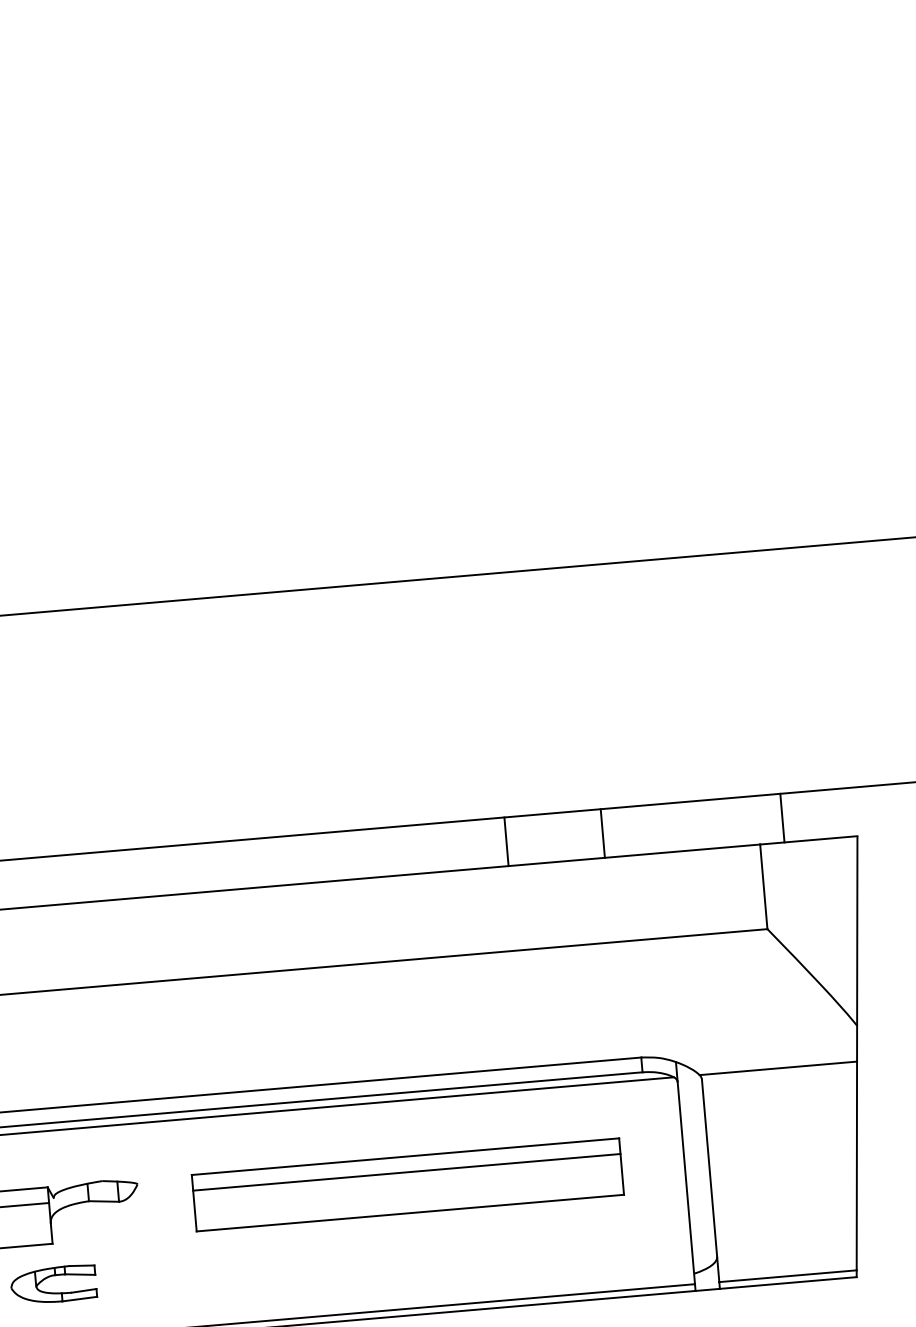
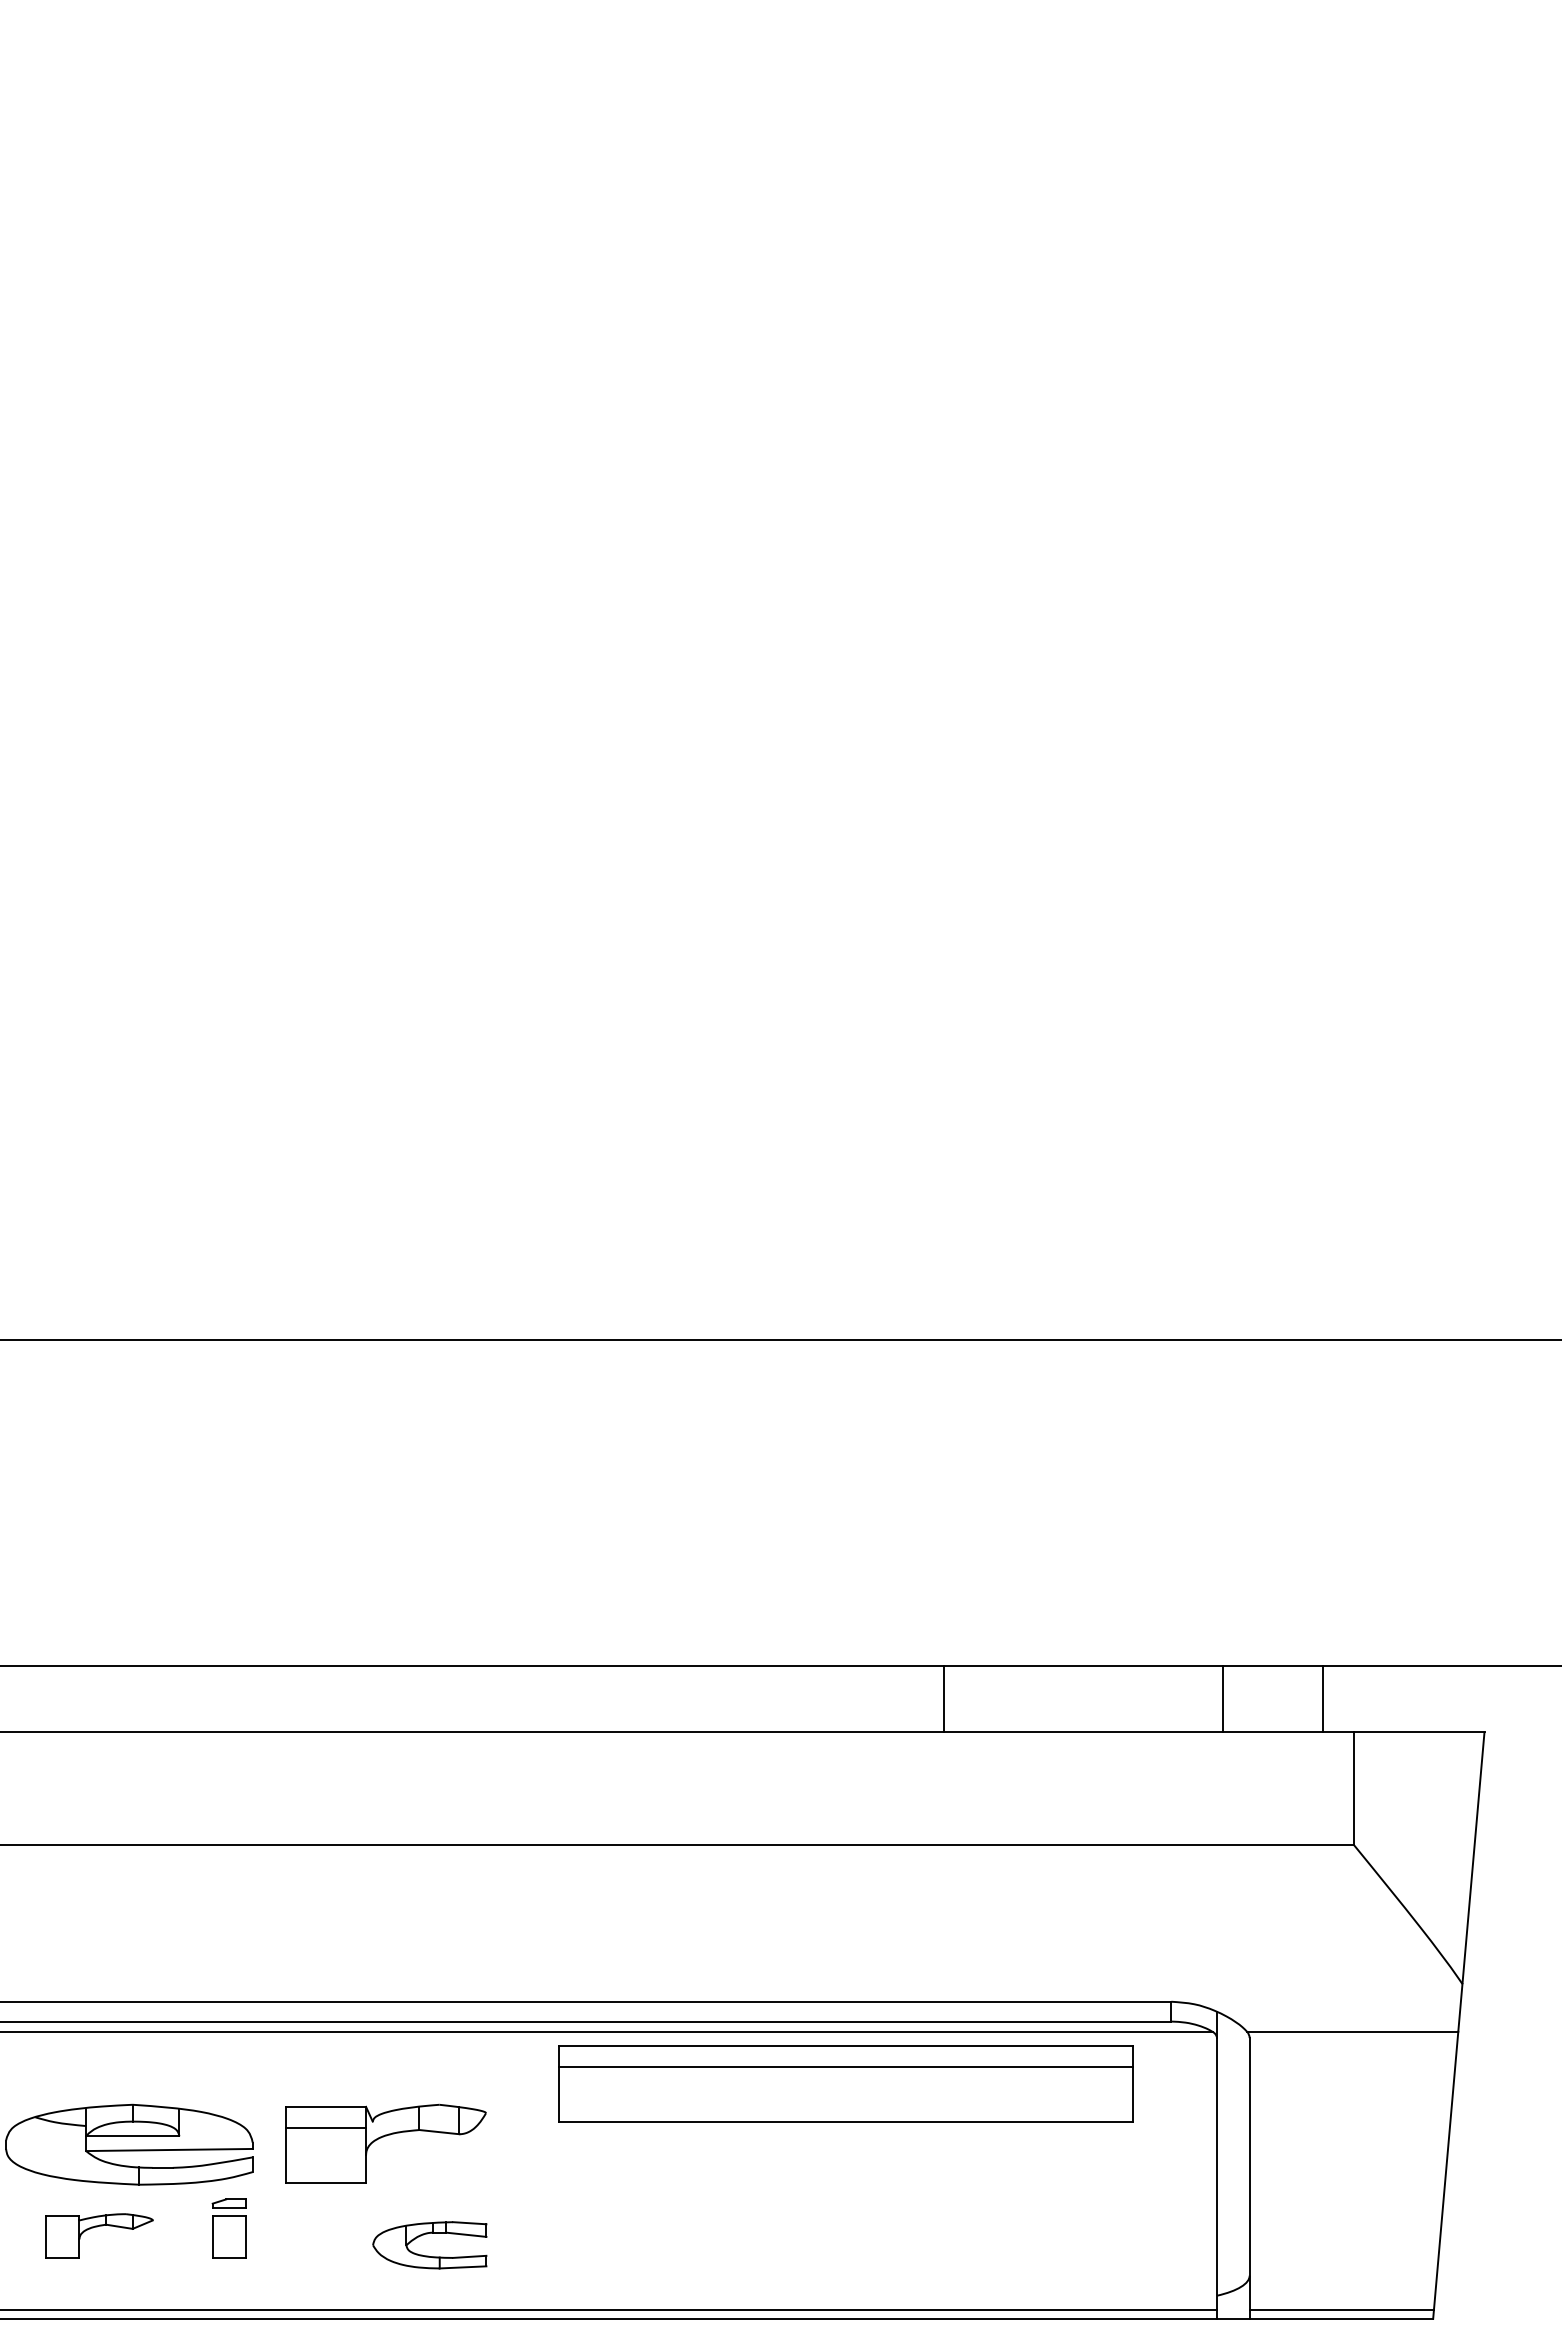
line: (782, 817) -> (1322, 1698), moved
line: (602, 833) -> (1222, 1698), moved
line: (506, 841) -> (943, 1698), moved
part: (407, 1184) -> (845, 2083), moved
part: (53, 1292) -> (428, 2255), moved

